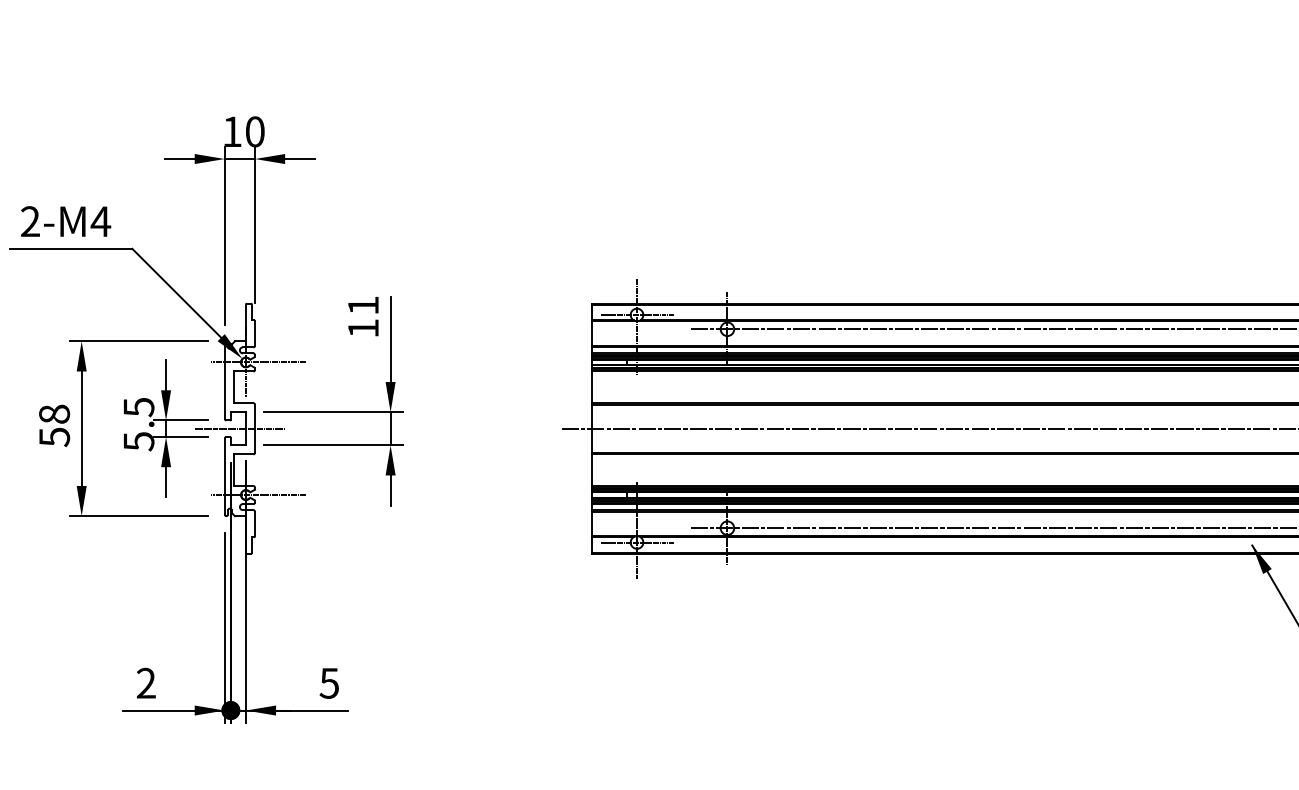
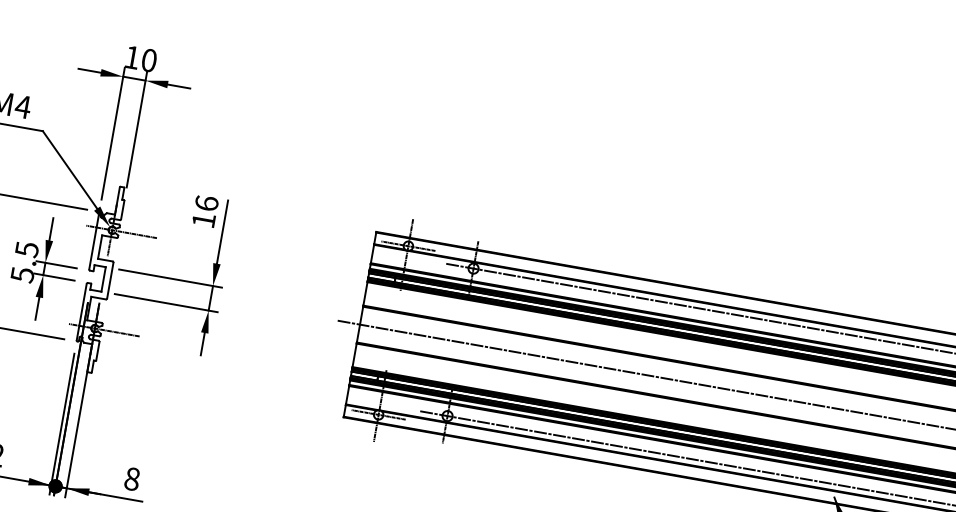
text: (362, 305) -> (206, 203), 11 -> 16
line: (239, 428) -> (98, 278), removed
text: (329, 683) -> (132, 479), 5 -> 8

